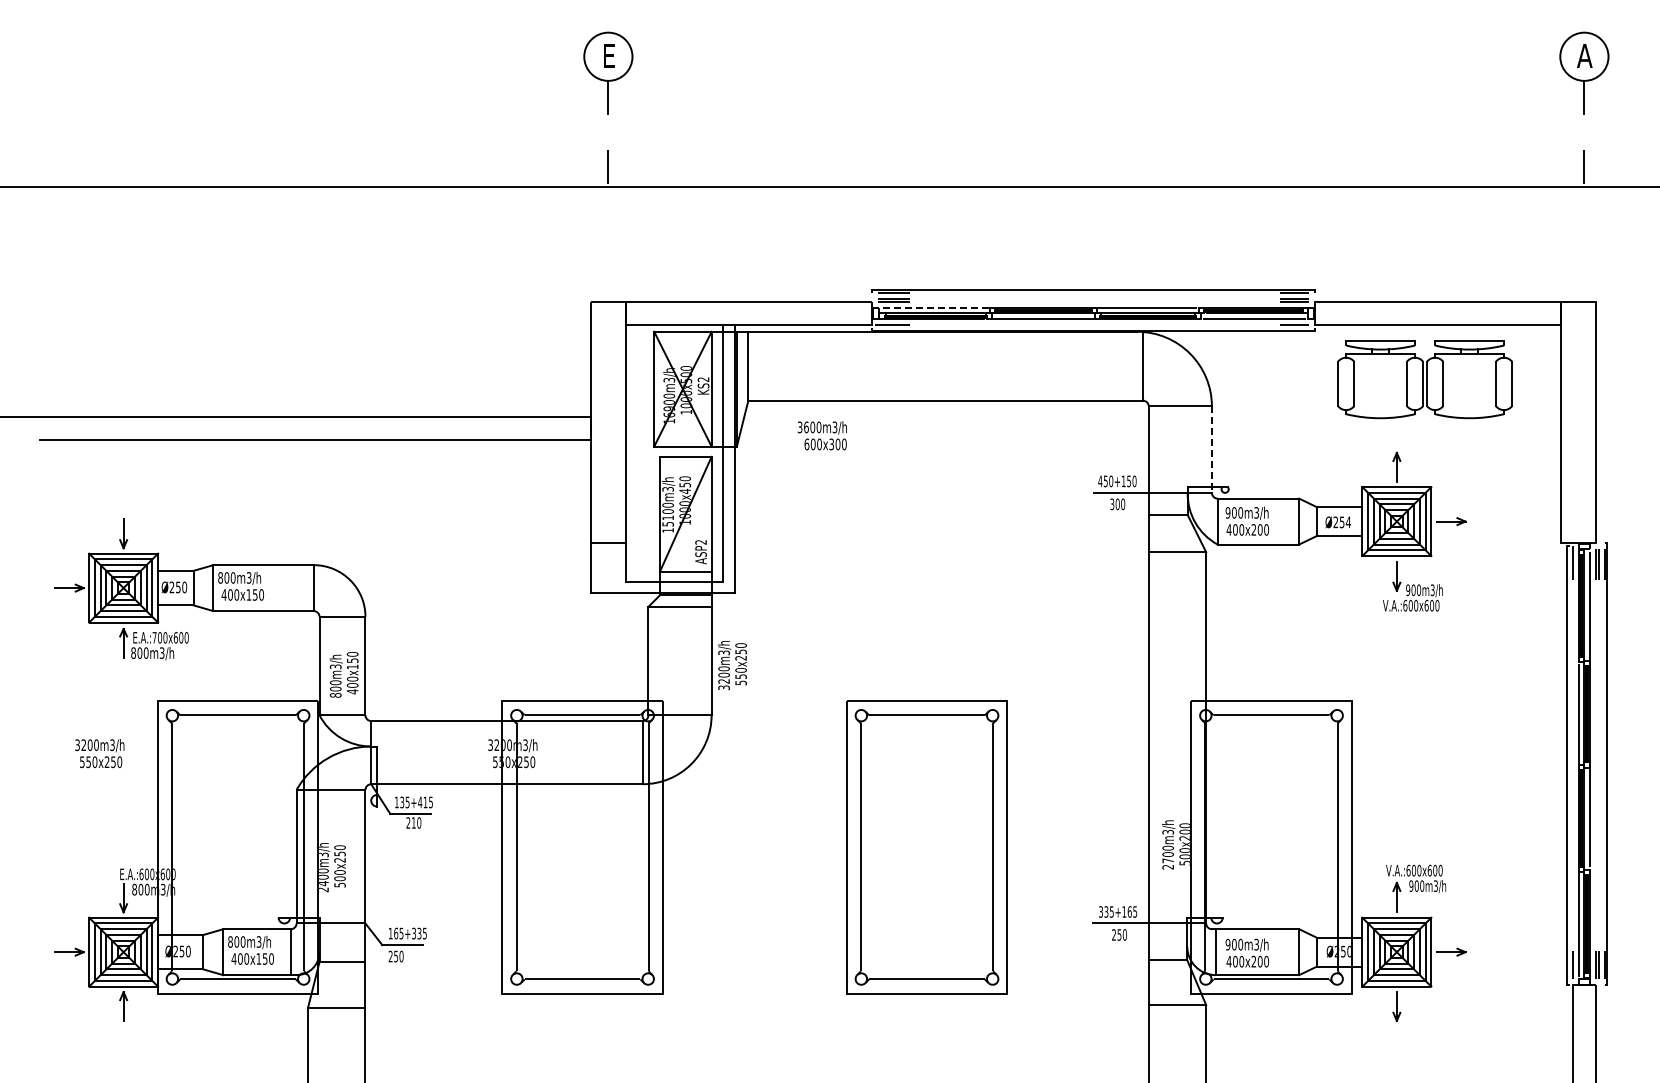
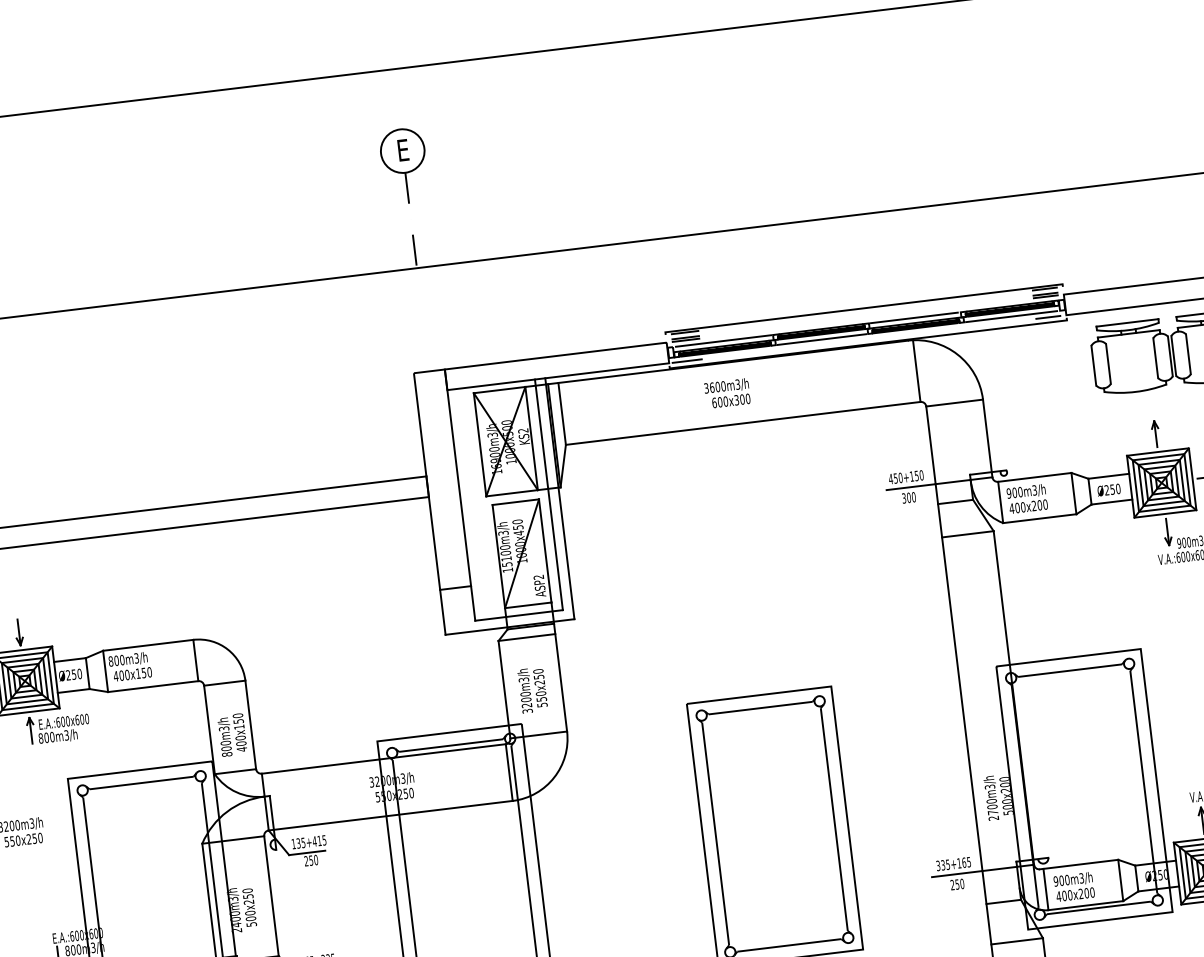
line: (935, 307) -> (723, 340), dashed -> solid
text: (821, 435) -> (726, 393), moved
line: (1211, 450) -> (987, 439), dashed -> solid
text: (1348, 522) -> (1118, 489), Ø254 -> Ø250
text: (154, 637) -> (58, 722), E.A.:700x600 -> E.A.:600x600
text: (732, 665) -> (532, 690), moved
text: (413, 822) -> (310, 860), 210 -> 250

